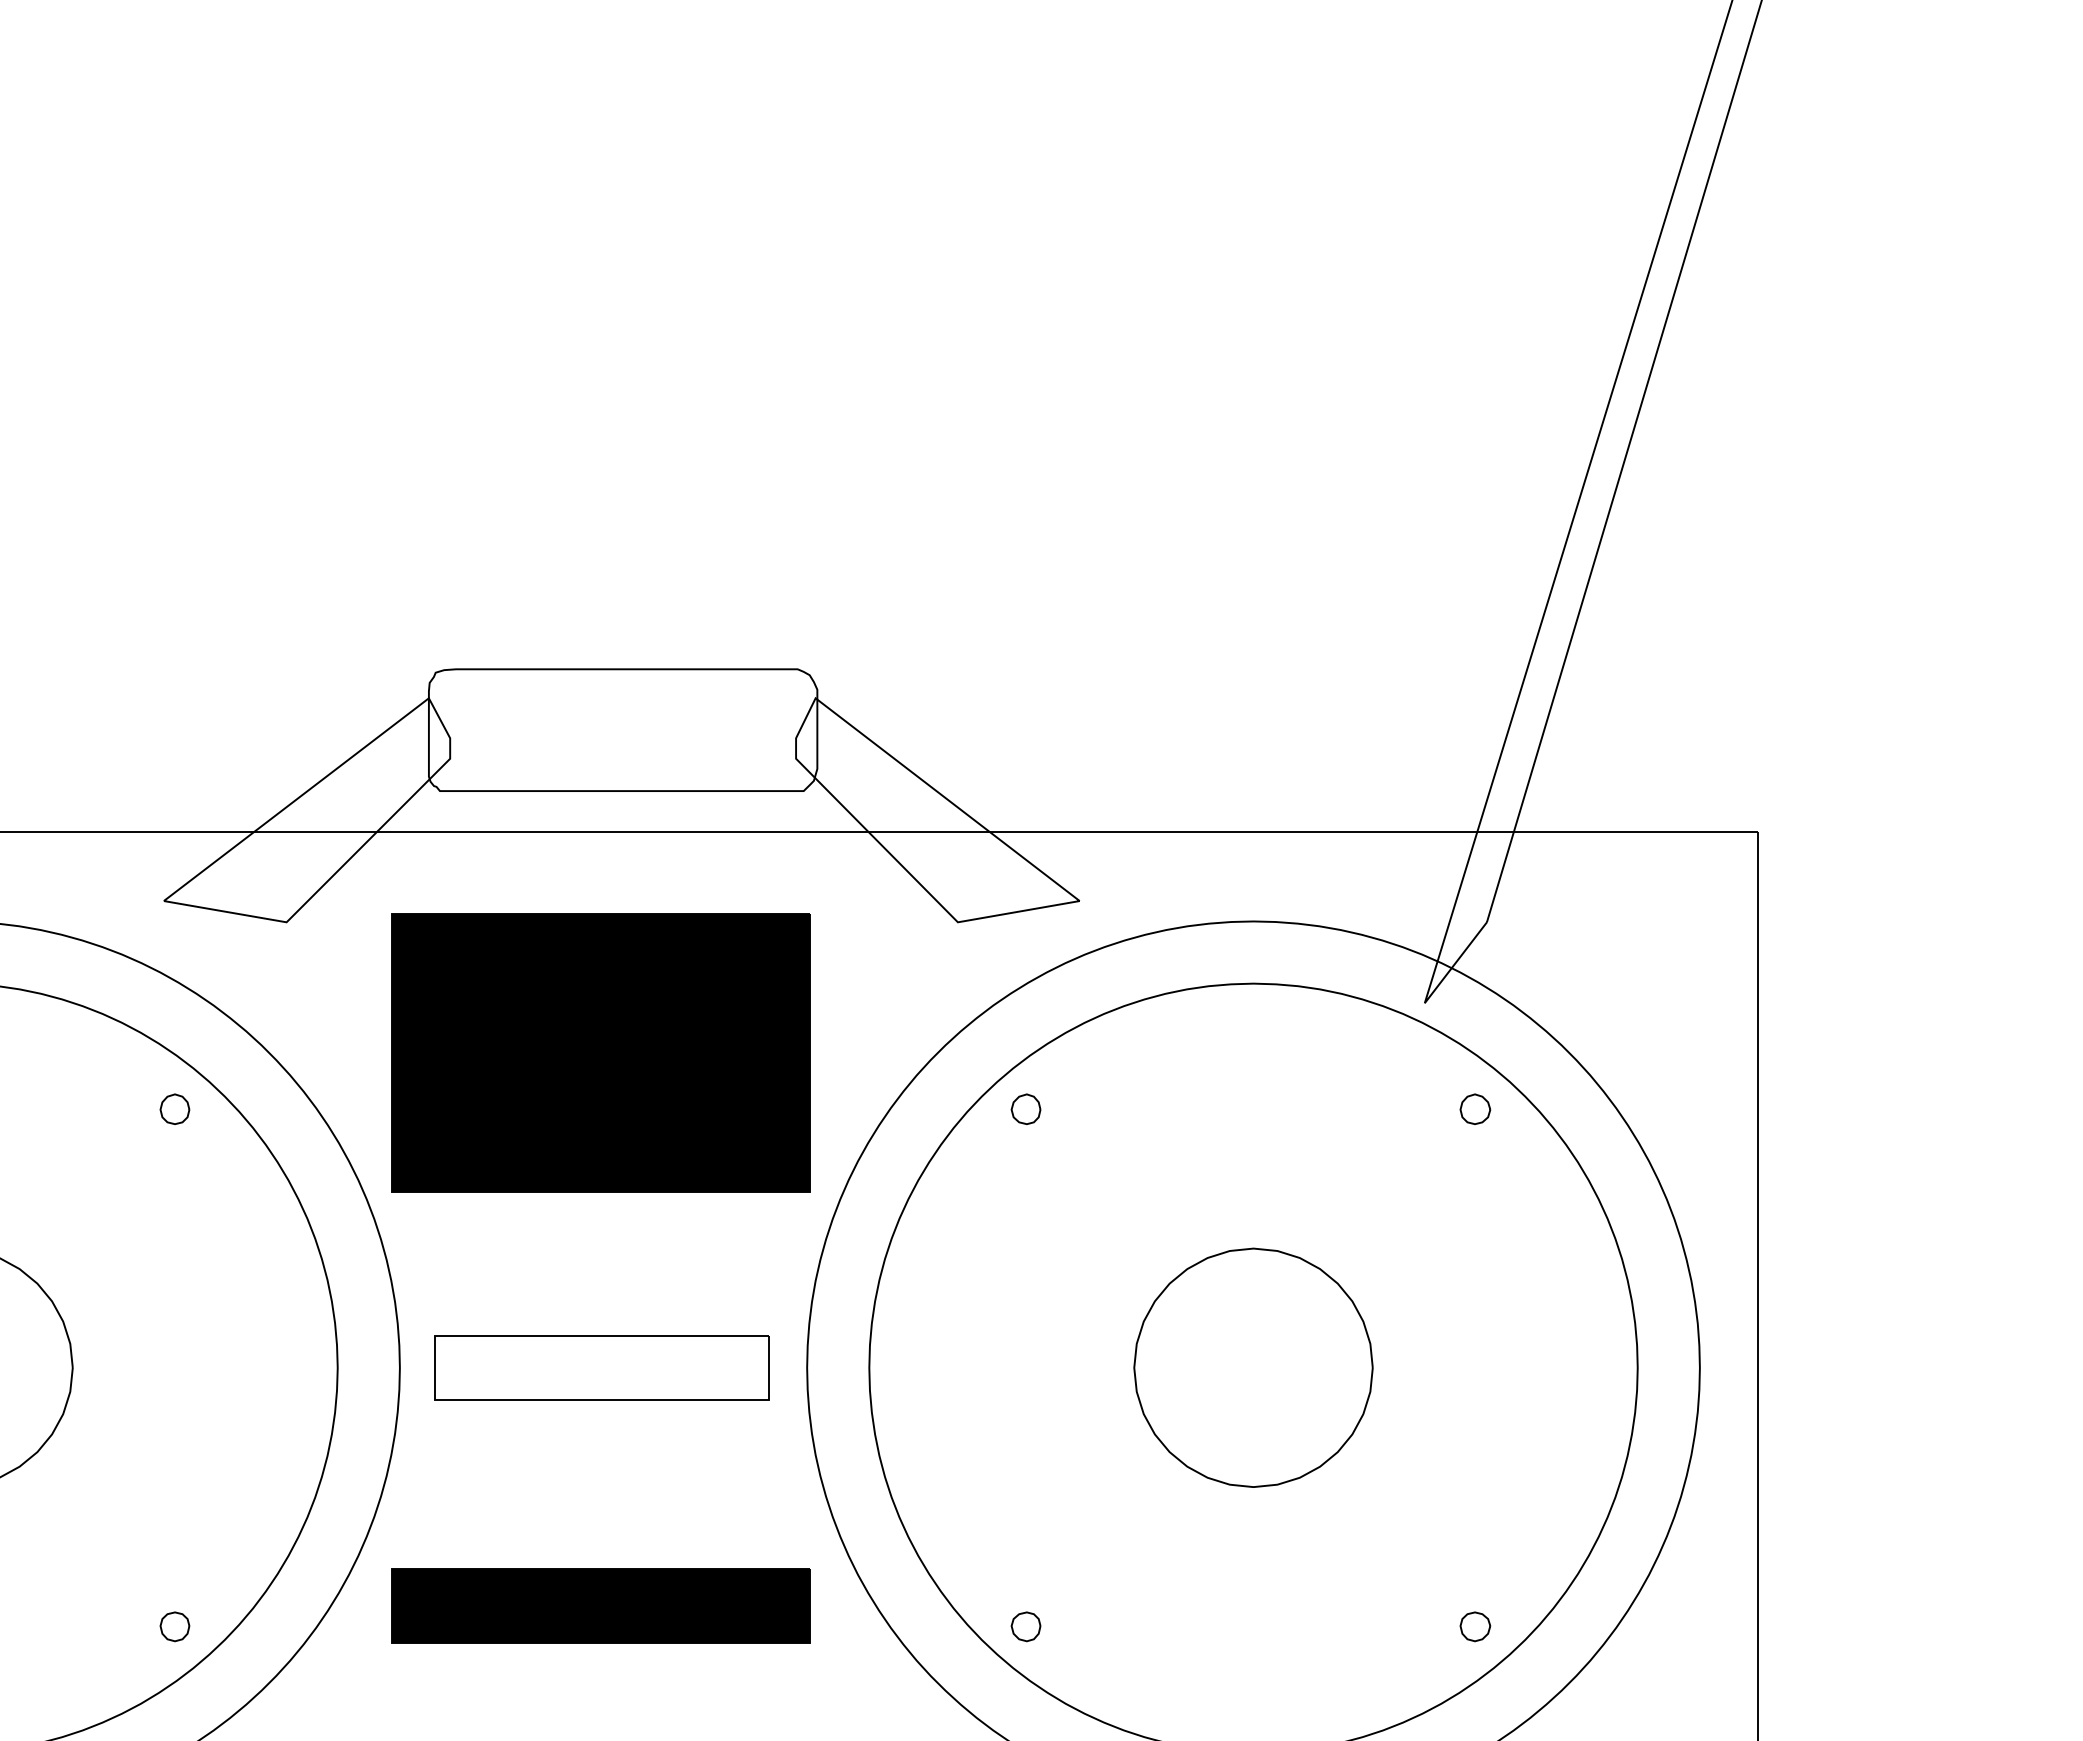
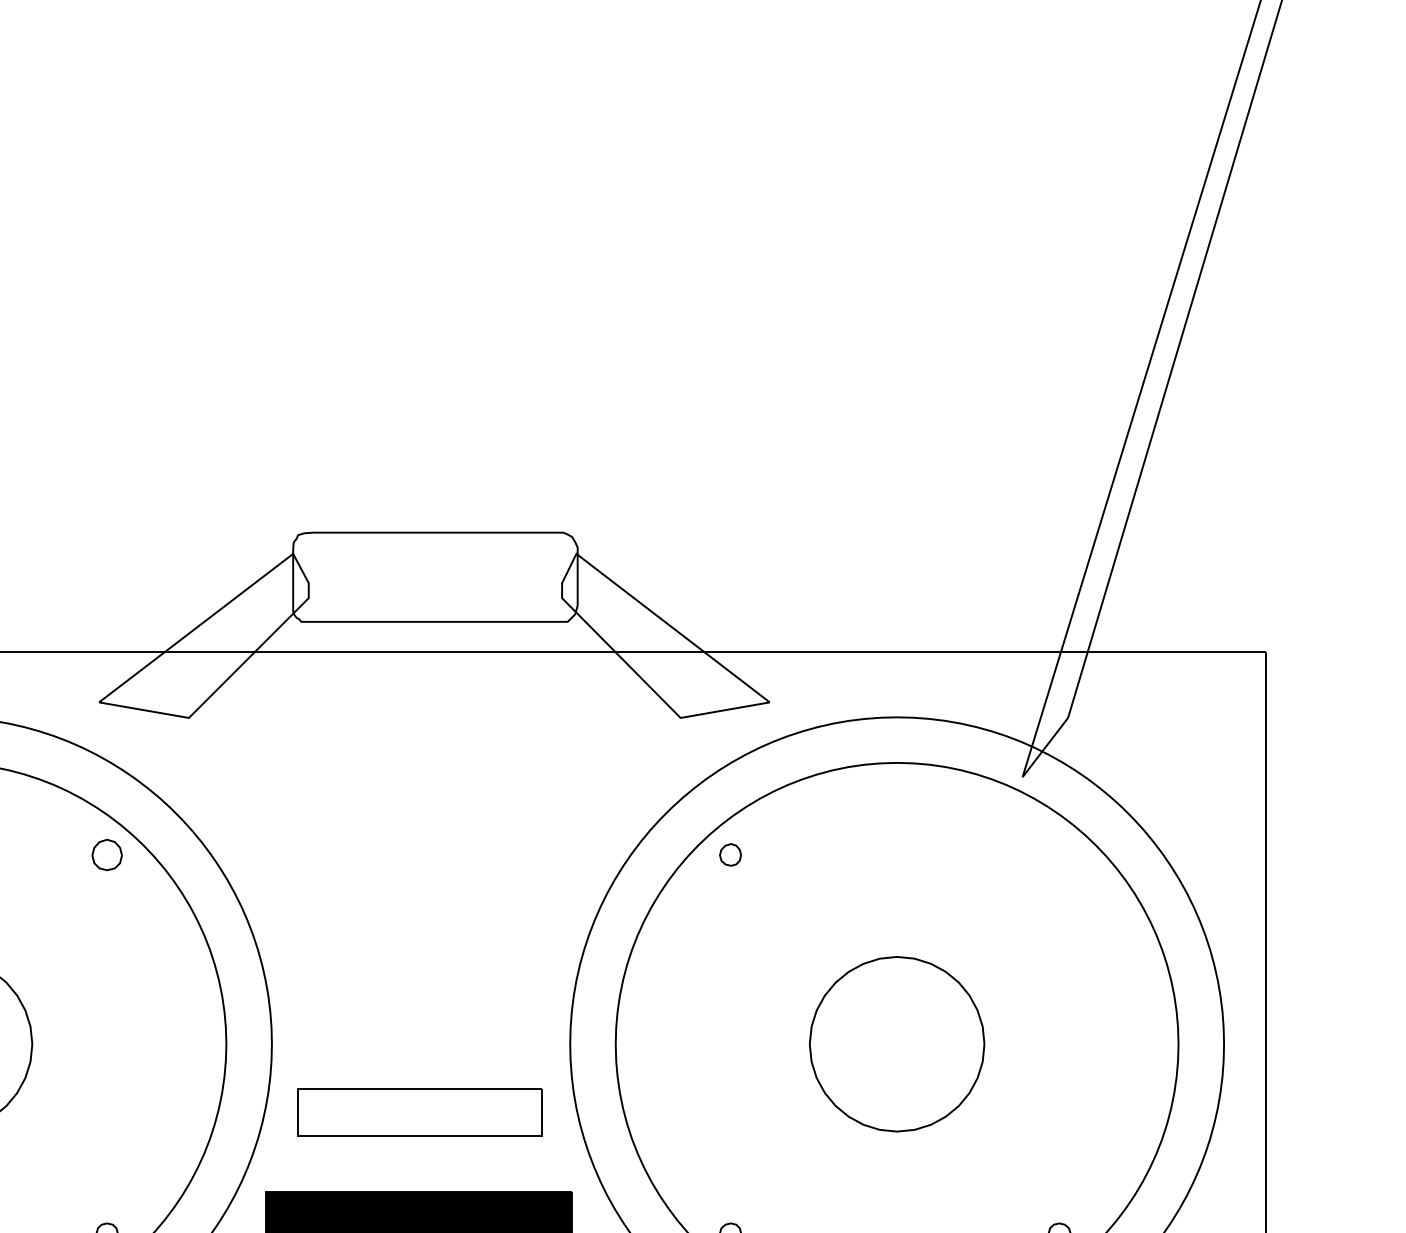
part: (600, 1052) -> (418, 813), removed
part: (174, 1108) -> (106, 854), size x1.4
part: (1475, 1108) -> (1059, 854), removed
part: (601, 1367) -> (419, 1112), moved

